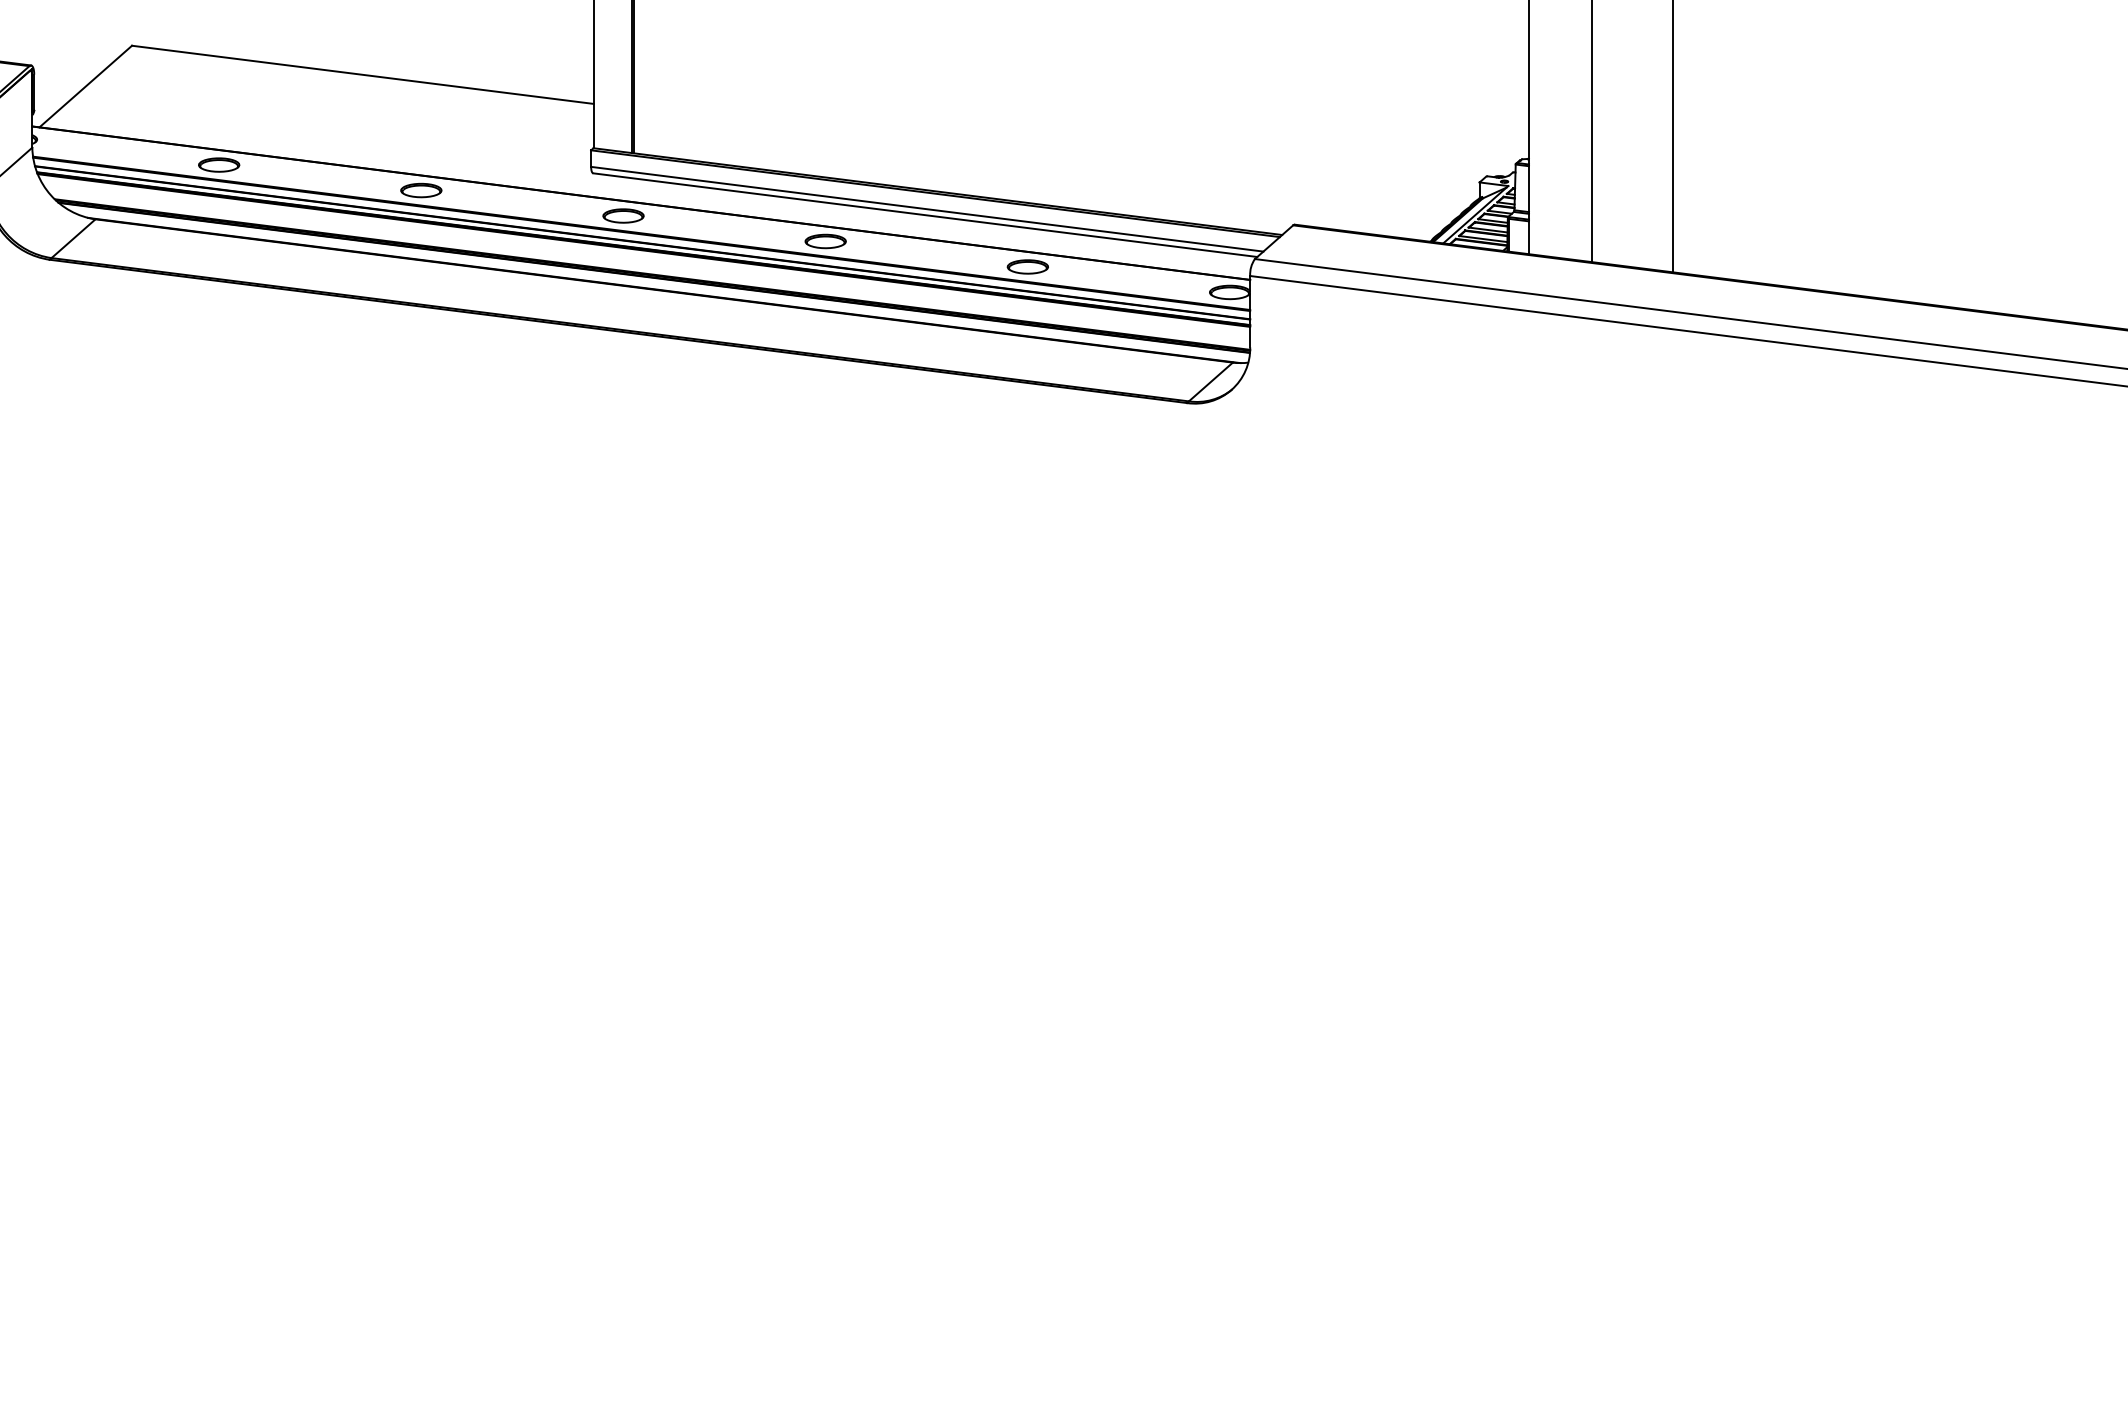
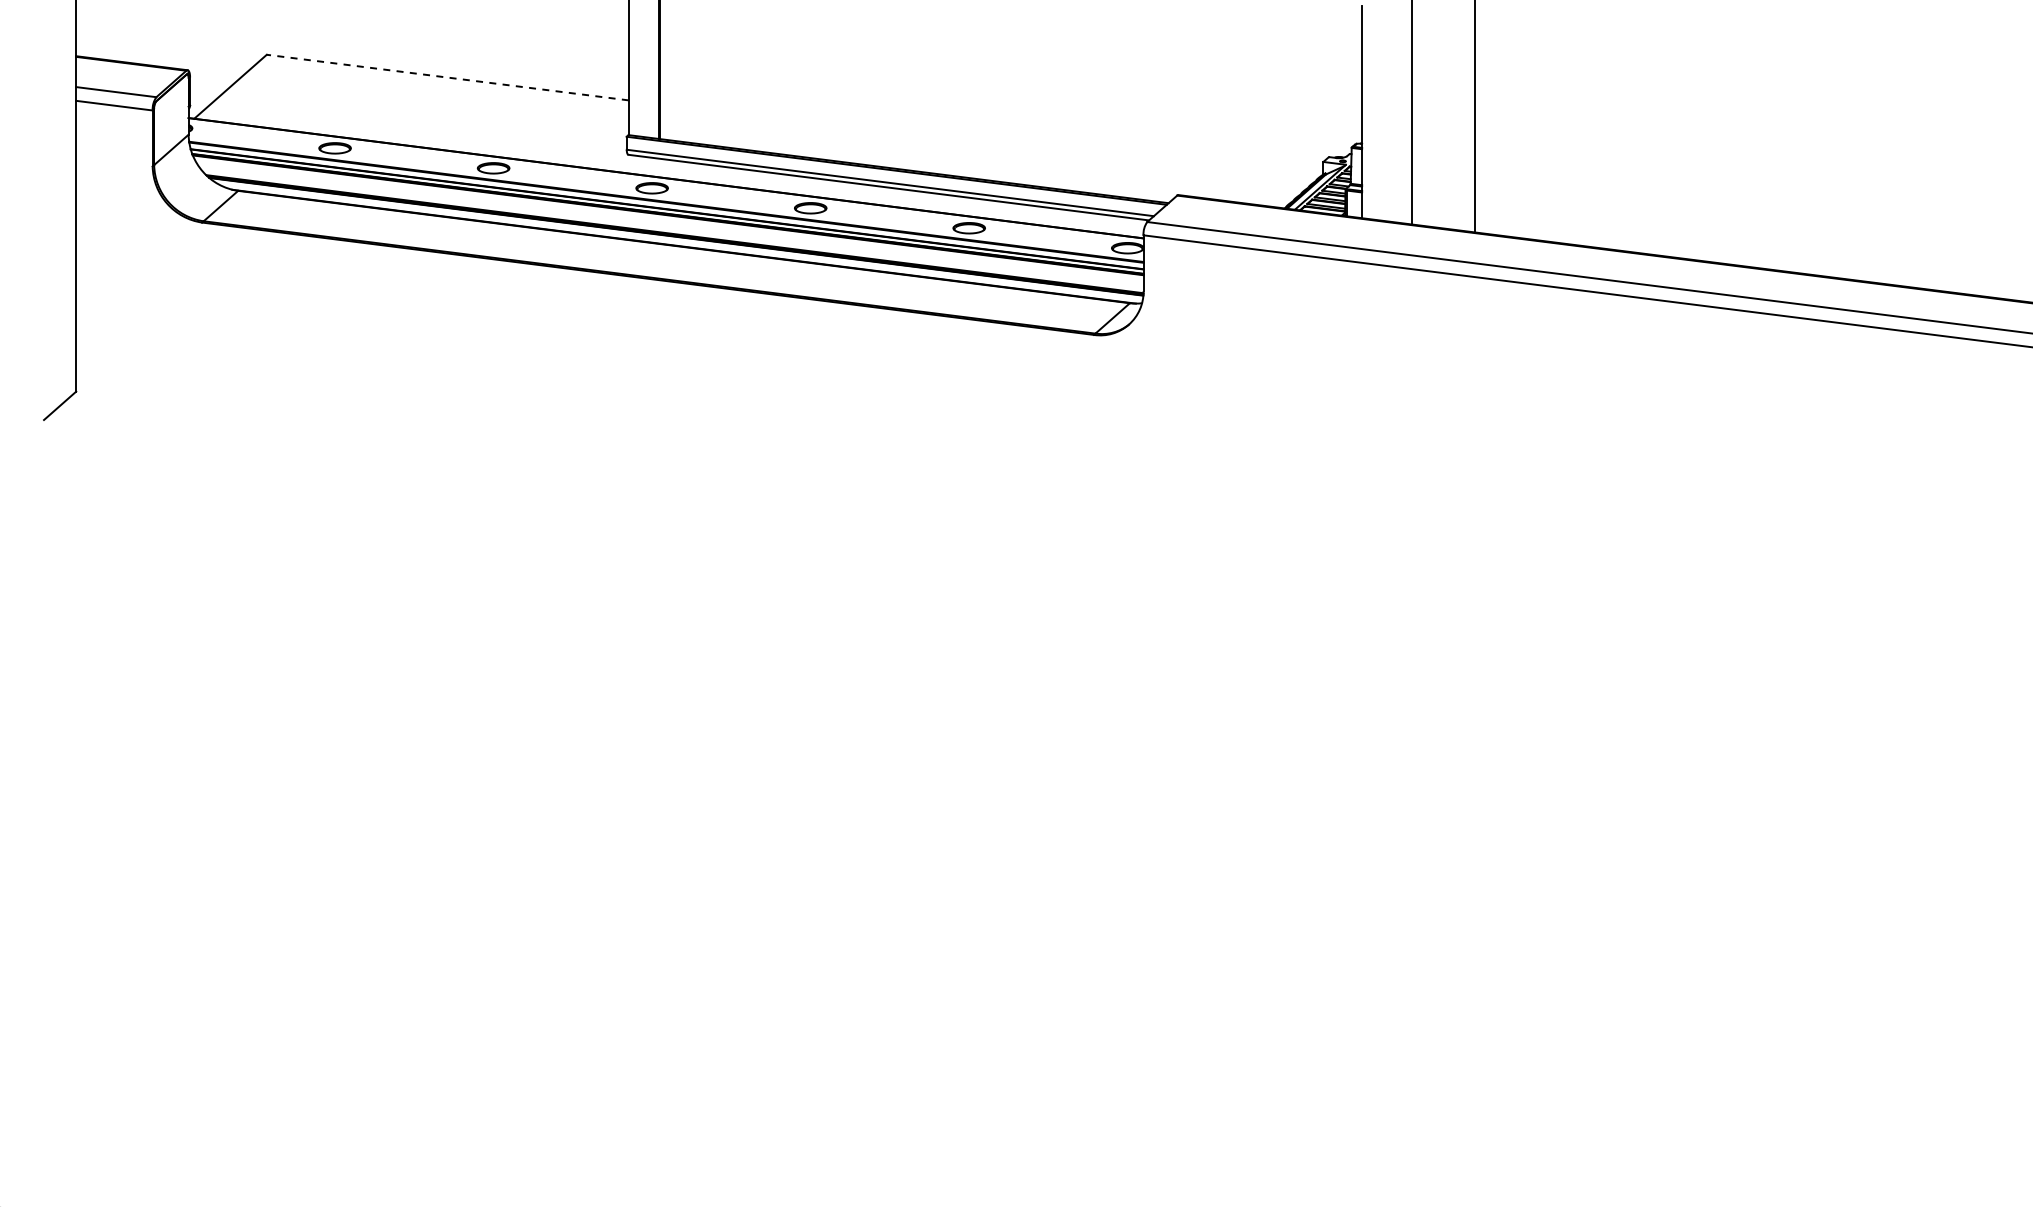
line: (362, 74) -> (447, 77), solid -> dashed

